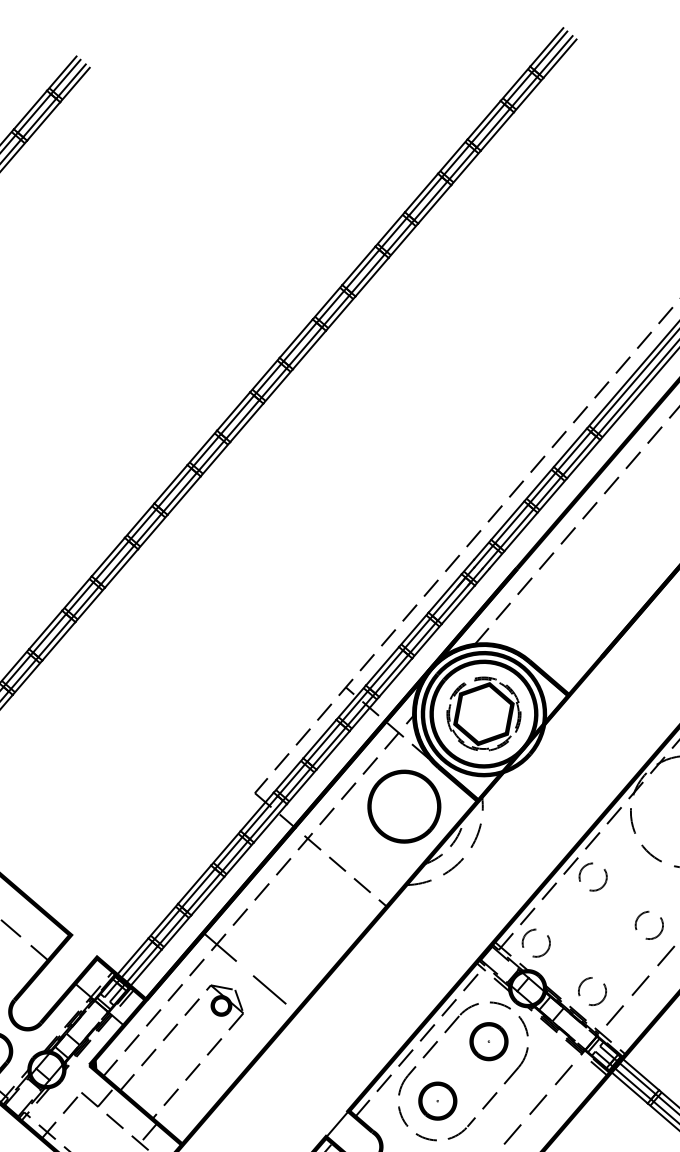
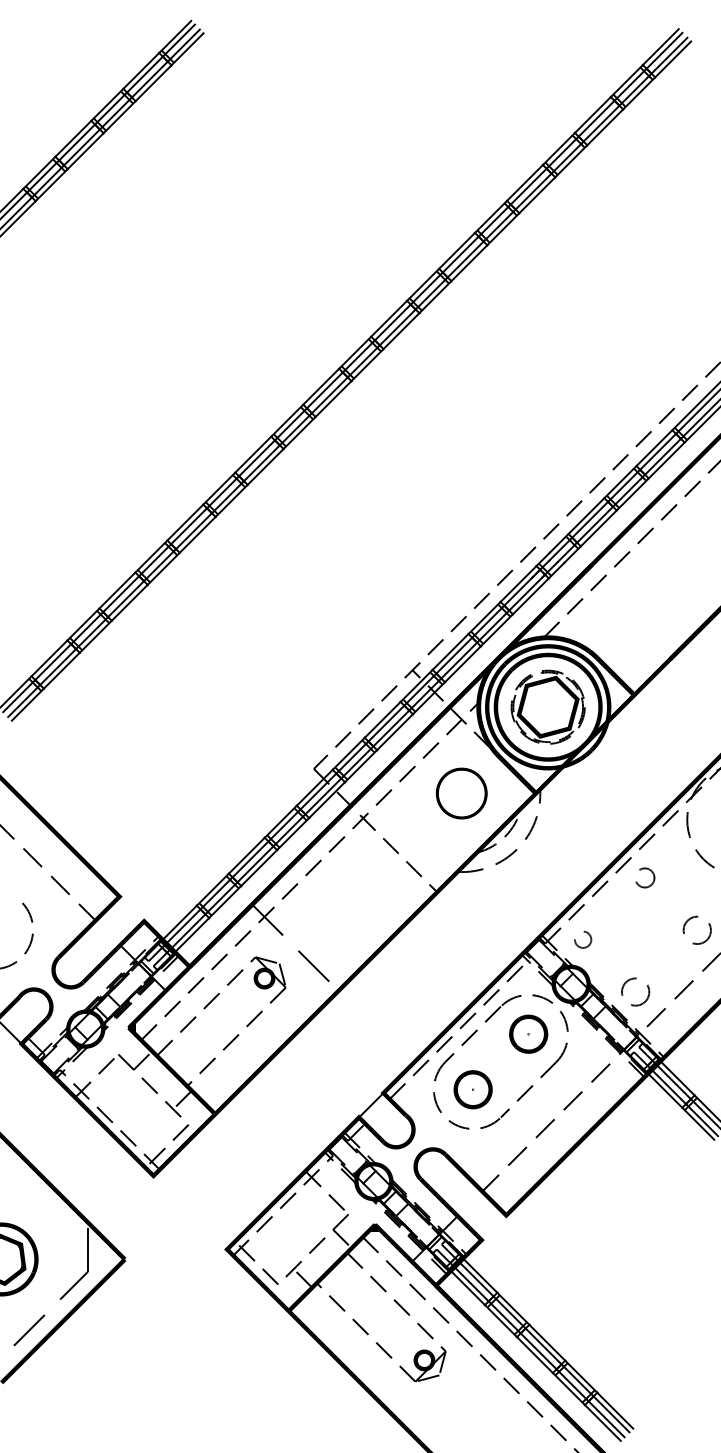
part: (403, 806) -> (461, 793), size x0.7
circle: (592, 876) -> (644, 877), size x0.7
circle: (535, 943) -> (582, 939), size x0.6

